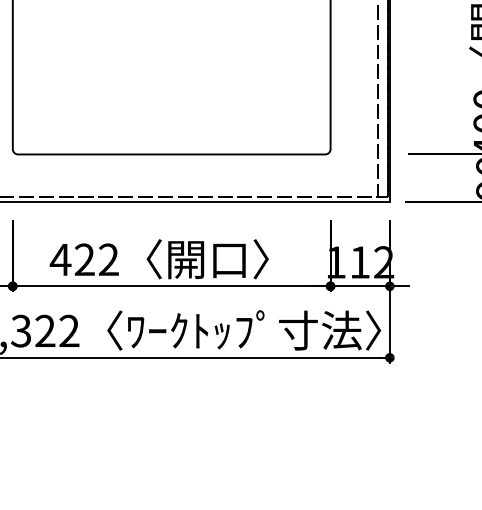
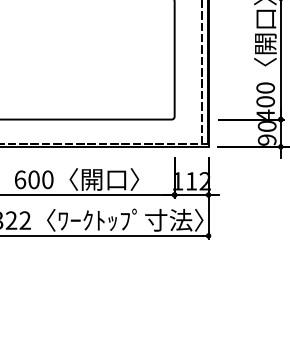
text: (83, 259) -> (33, 179), 422 -> 600

